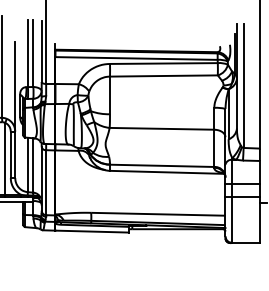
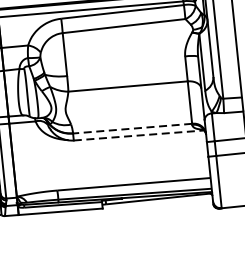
line: (161, 165) -> (131, 128), solid -> dashed
line: (167, 172) -> (139, 135), solid -> dashed

